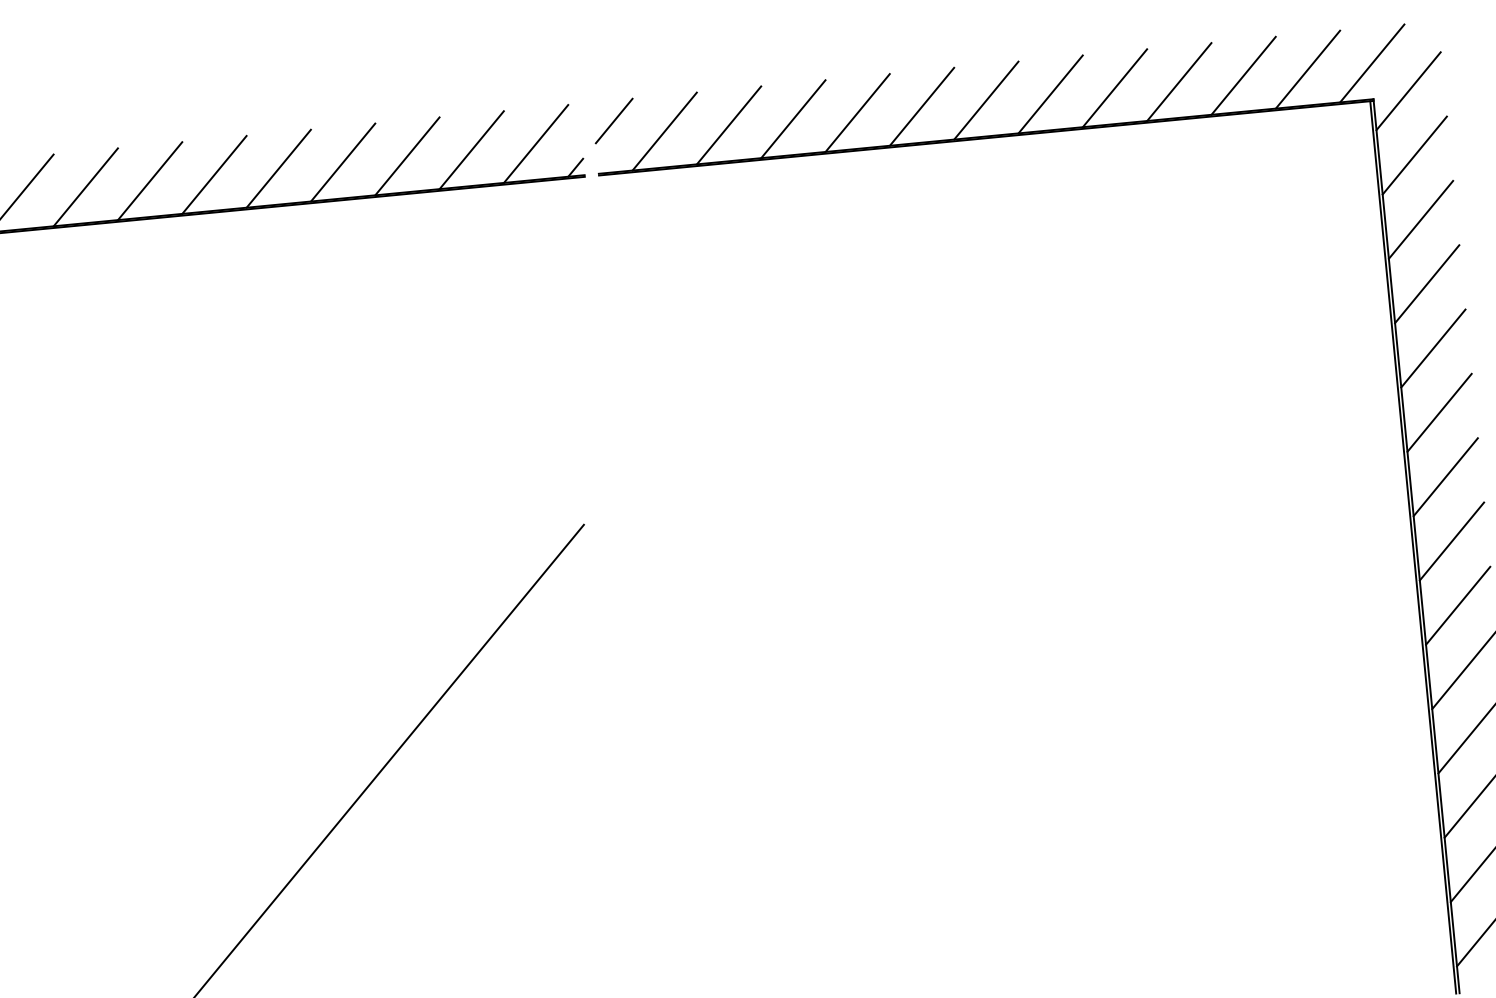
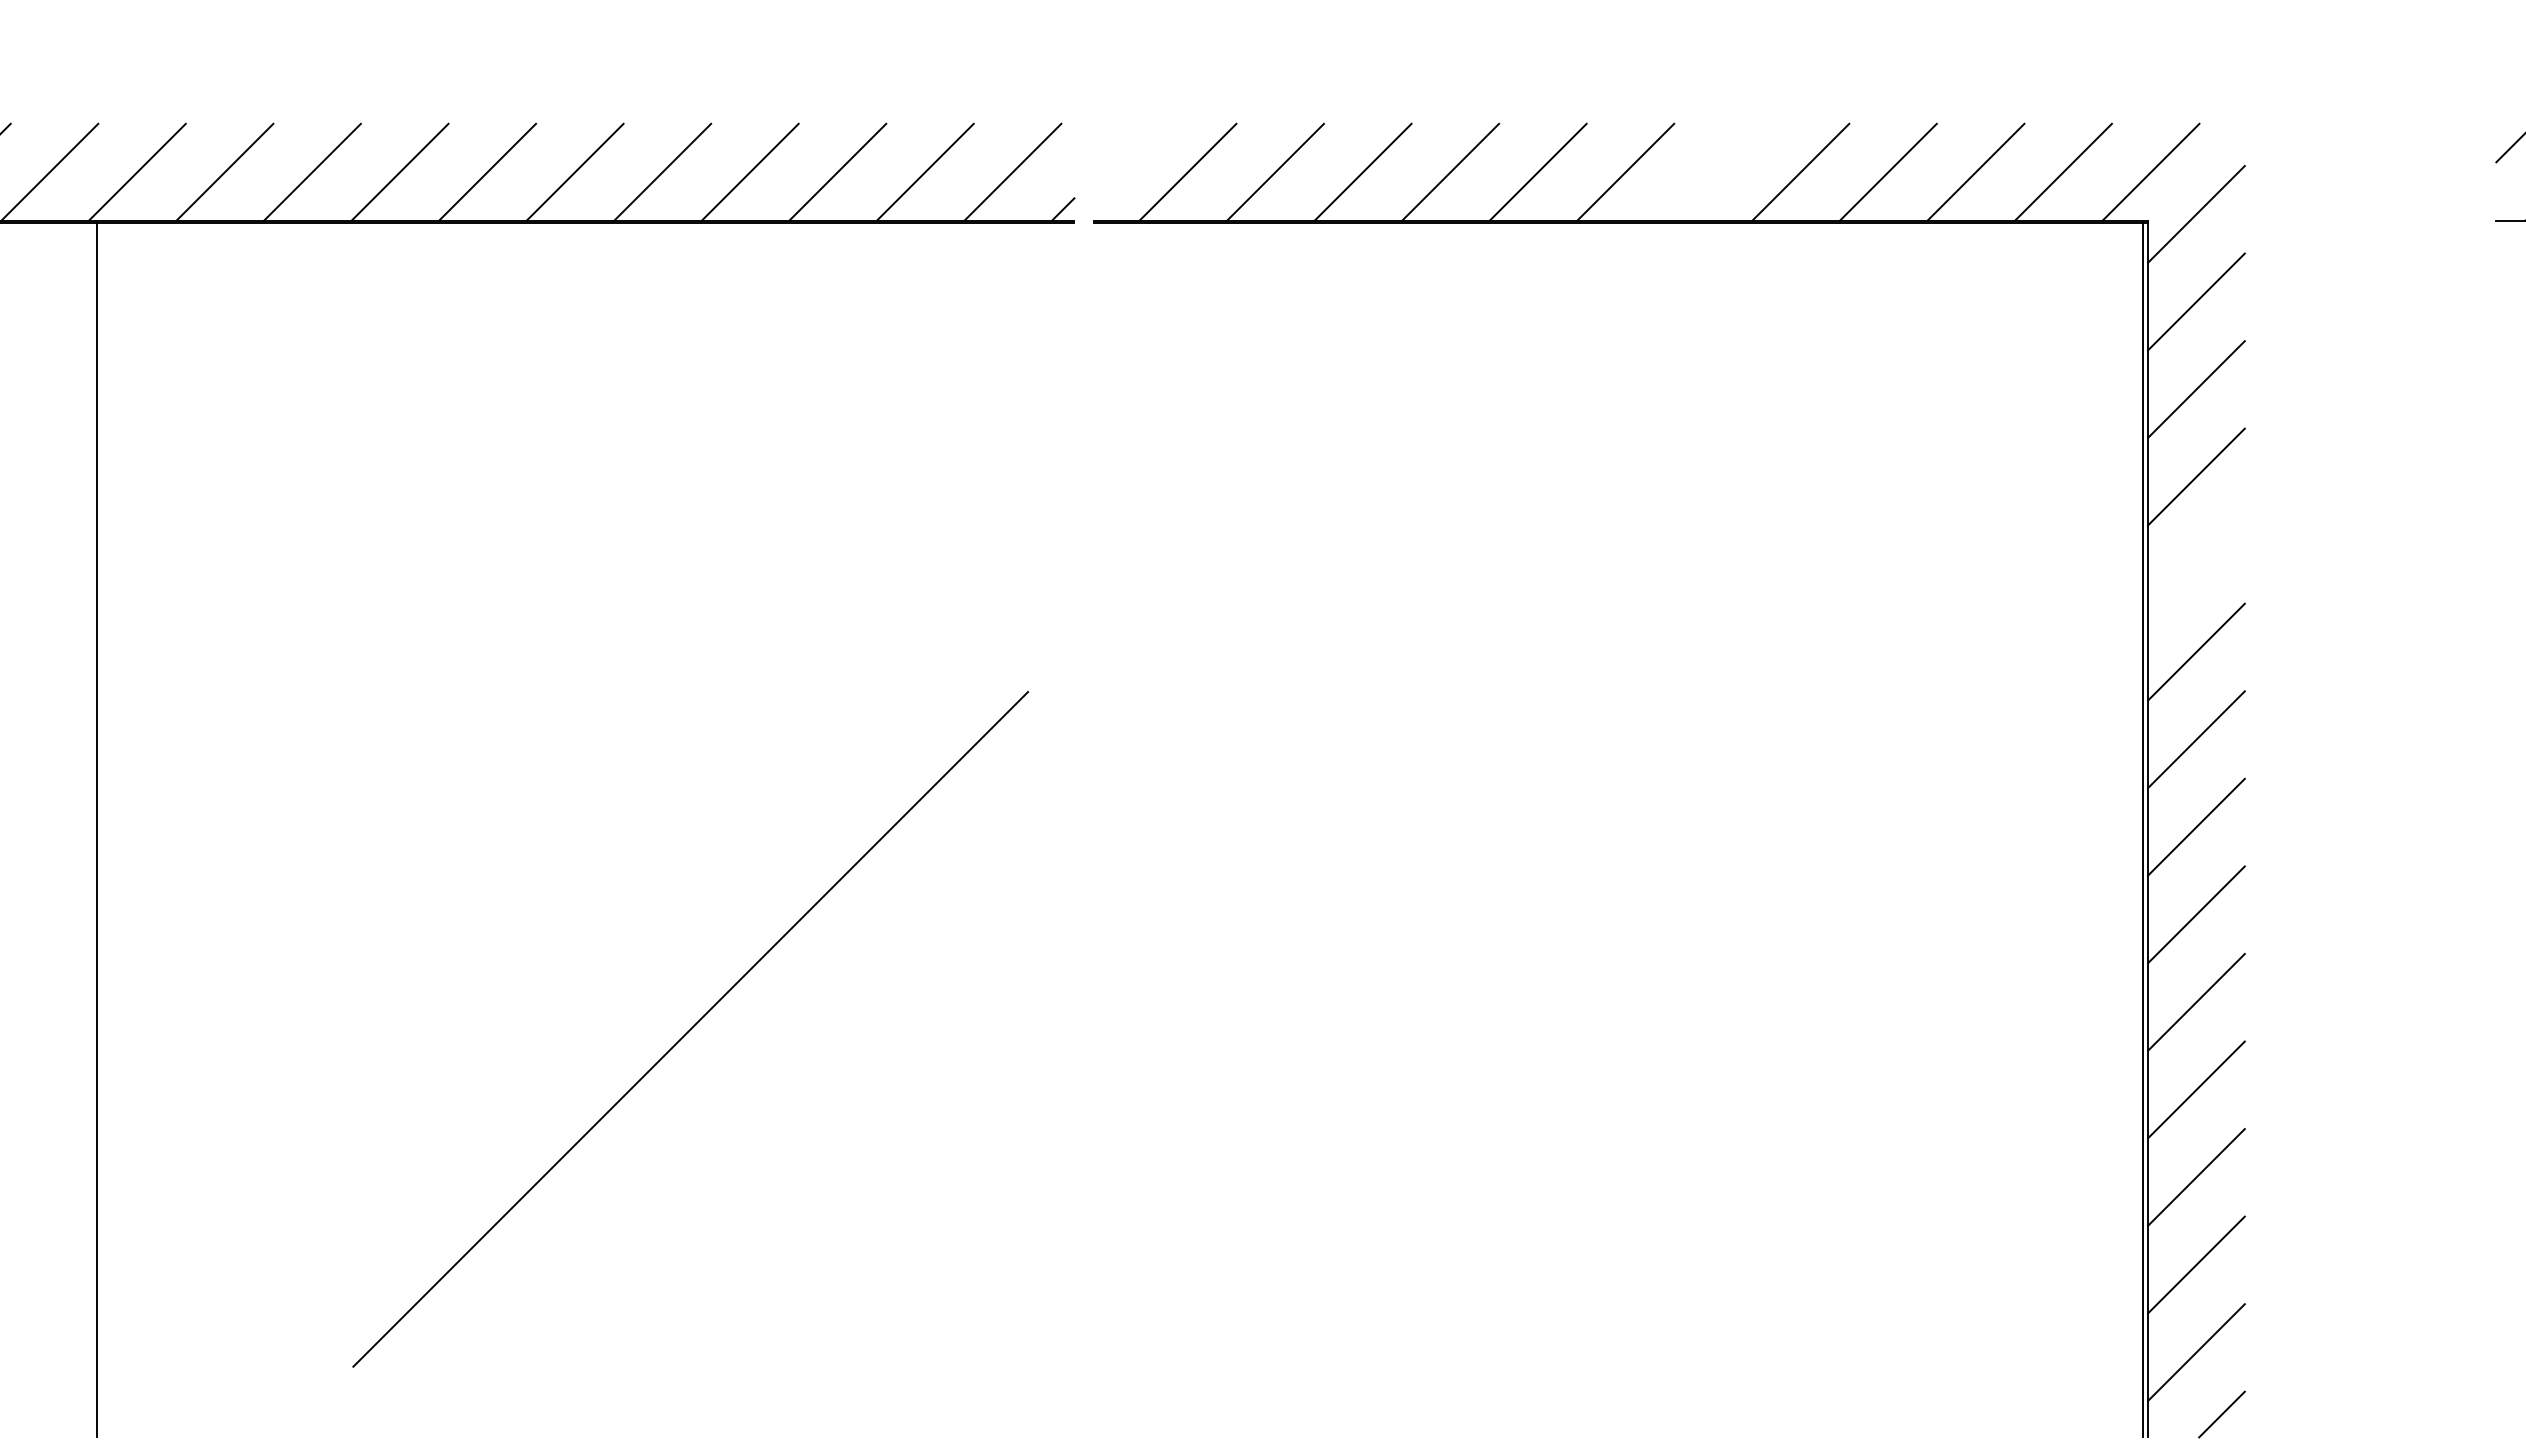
line: (1050, 93) -> (1713, 171), removed
line: (613, 120) -> (1120, 150), removed
line: (1433, 348) -> (2196, 564), removed

